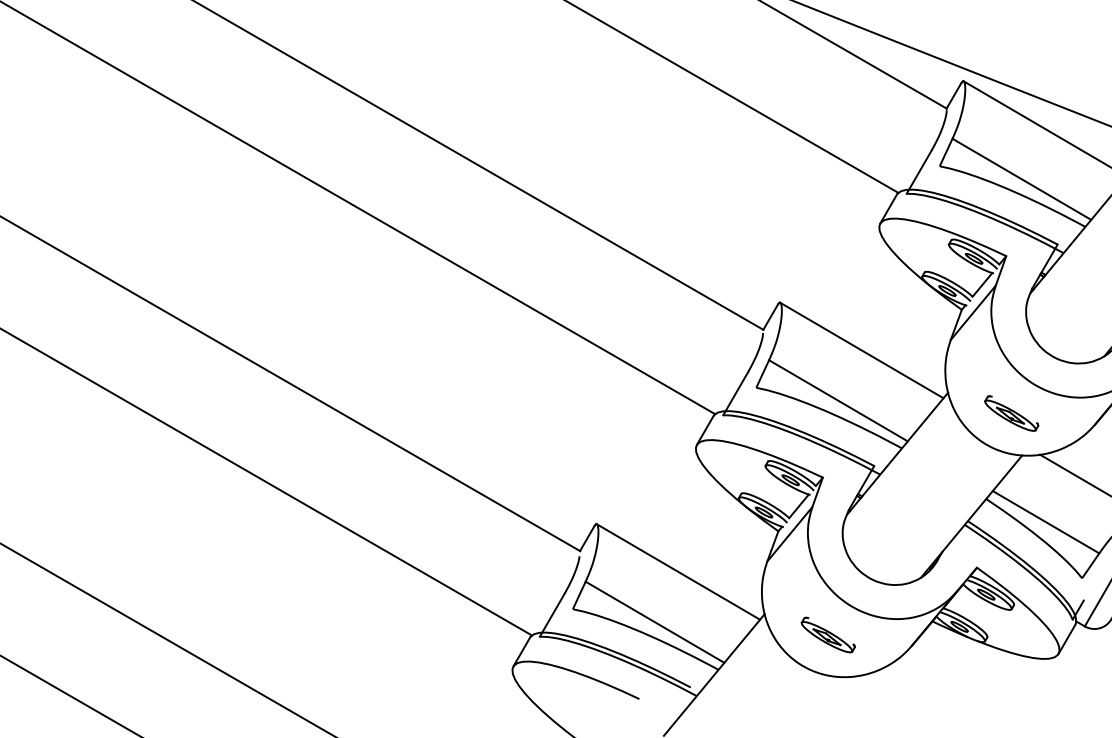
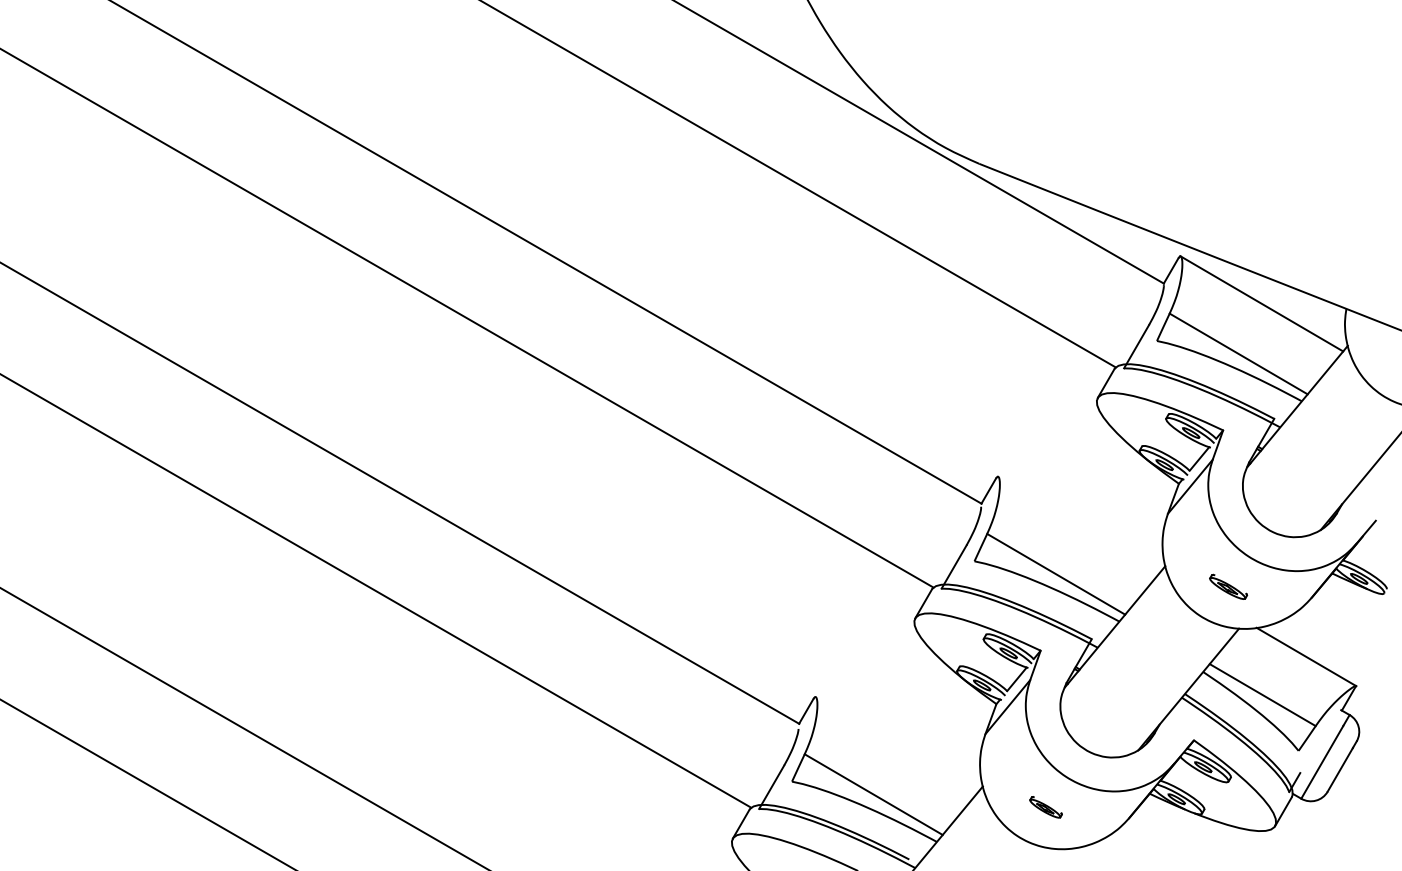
line: (860, 349) -> (1078, 523), removed
part: (1011, 413) -> (1228, 586), size x0.7
line: (677, 571) -> (896, 744), removed
part: (827, 635) -> (1045, 807), size x0.6

